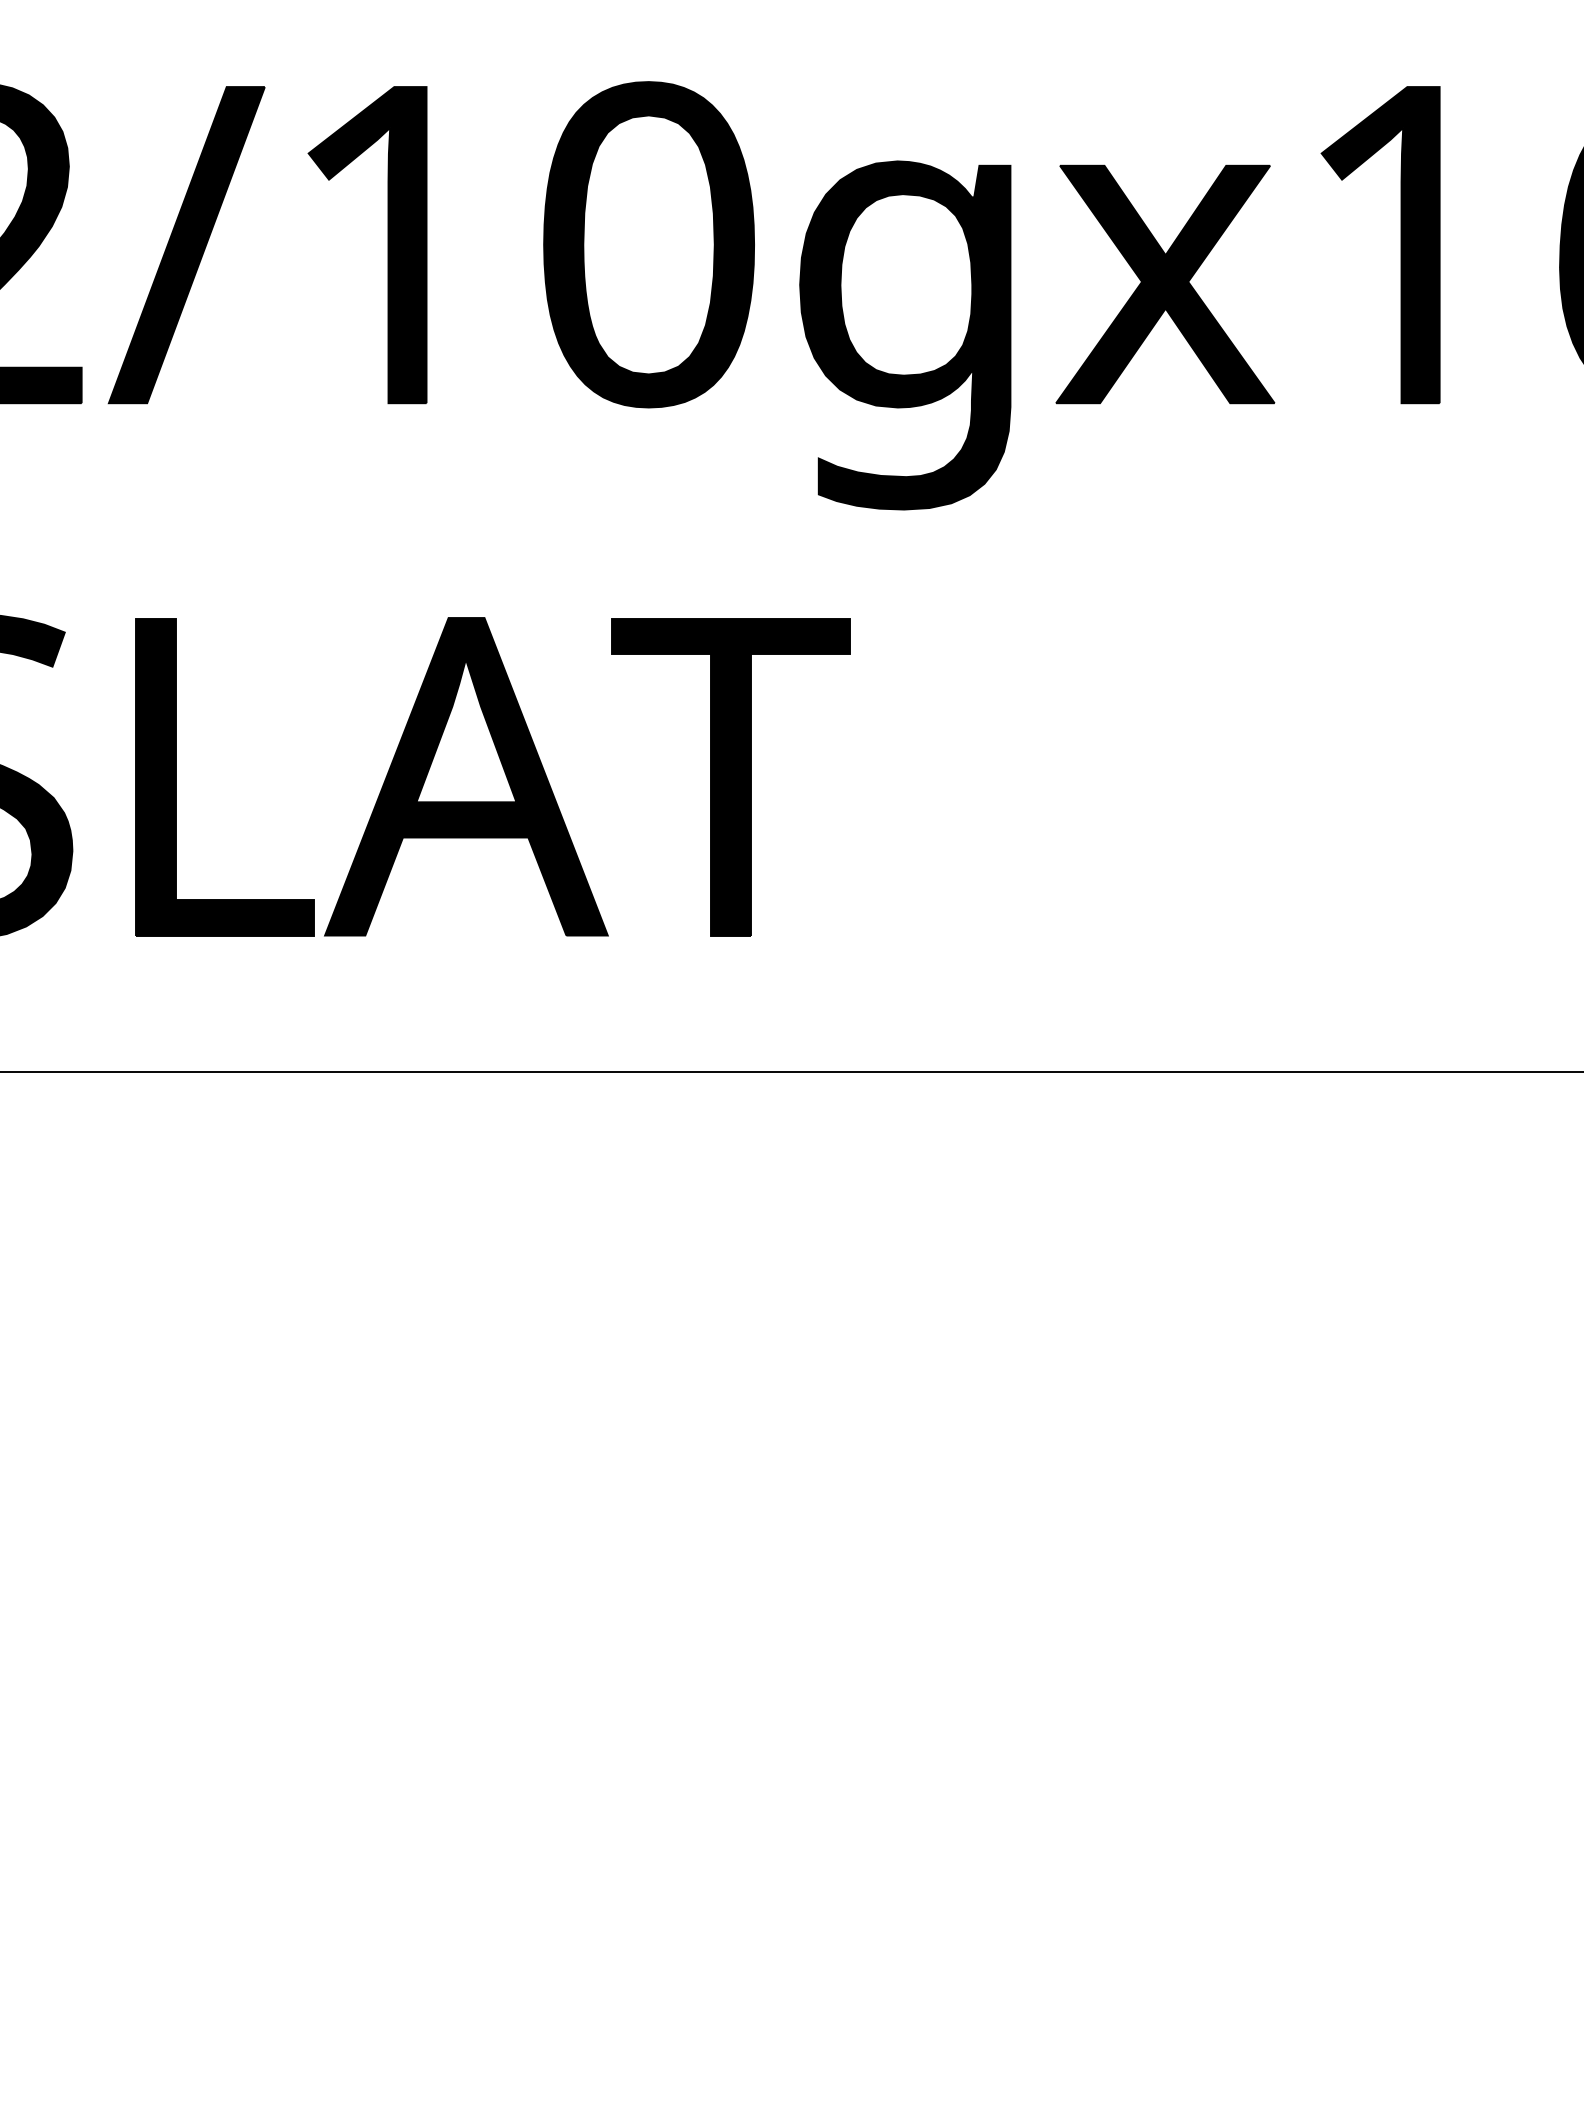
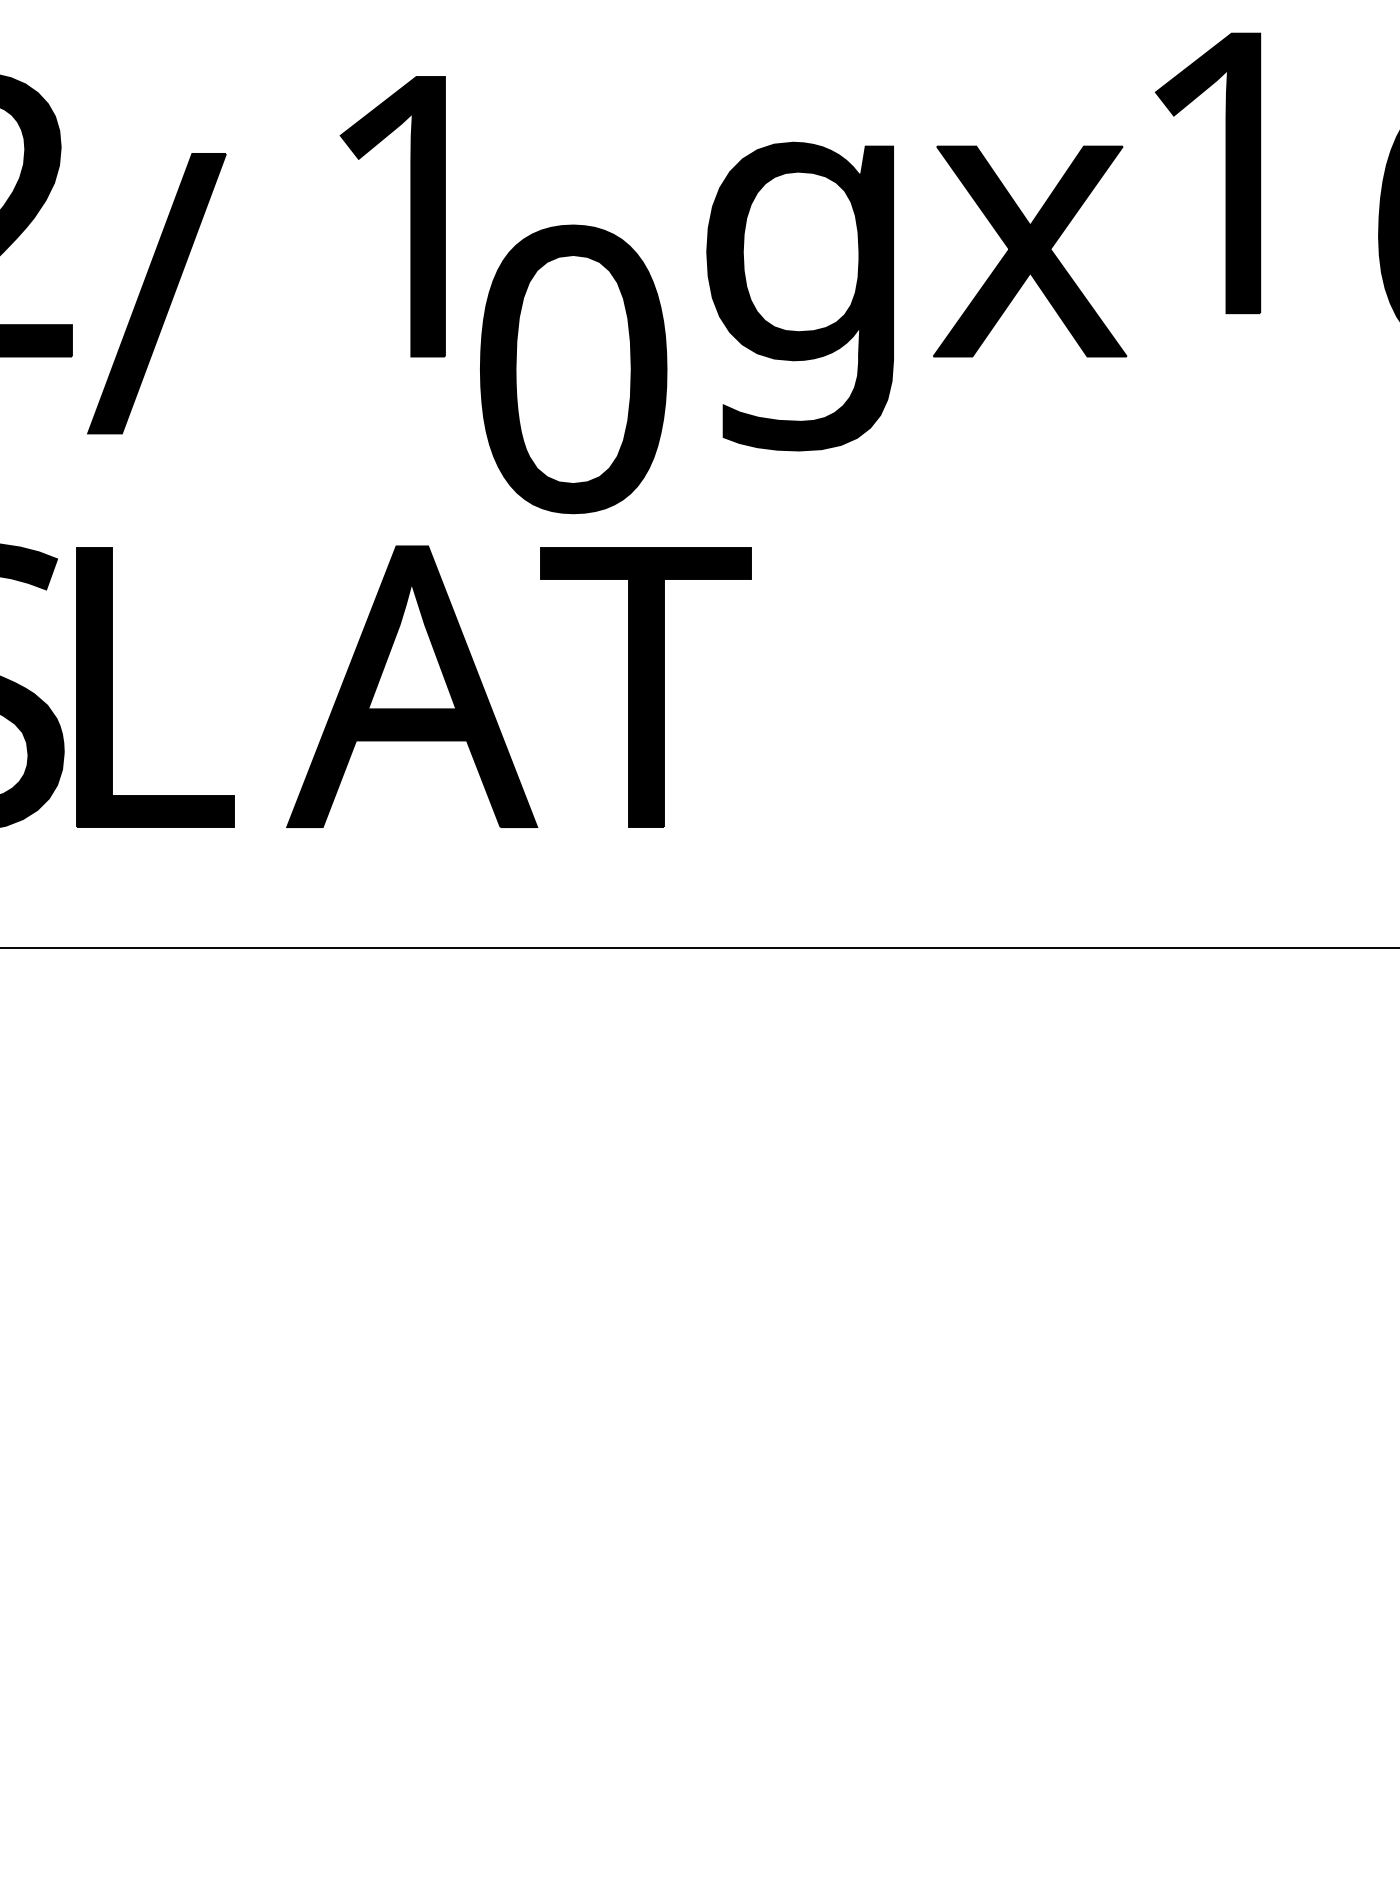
part: (648, 244) -> (573, 369), moved
part: (186, 245) -> (156, 293), moved
part: (387, 245) -> (410, 217), moved
part: (1400, 245) -> (1225, 173), moved
part: (176, 777) -> (112, 687), moved

